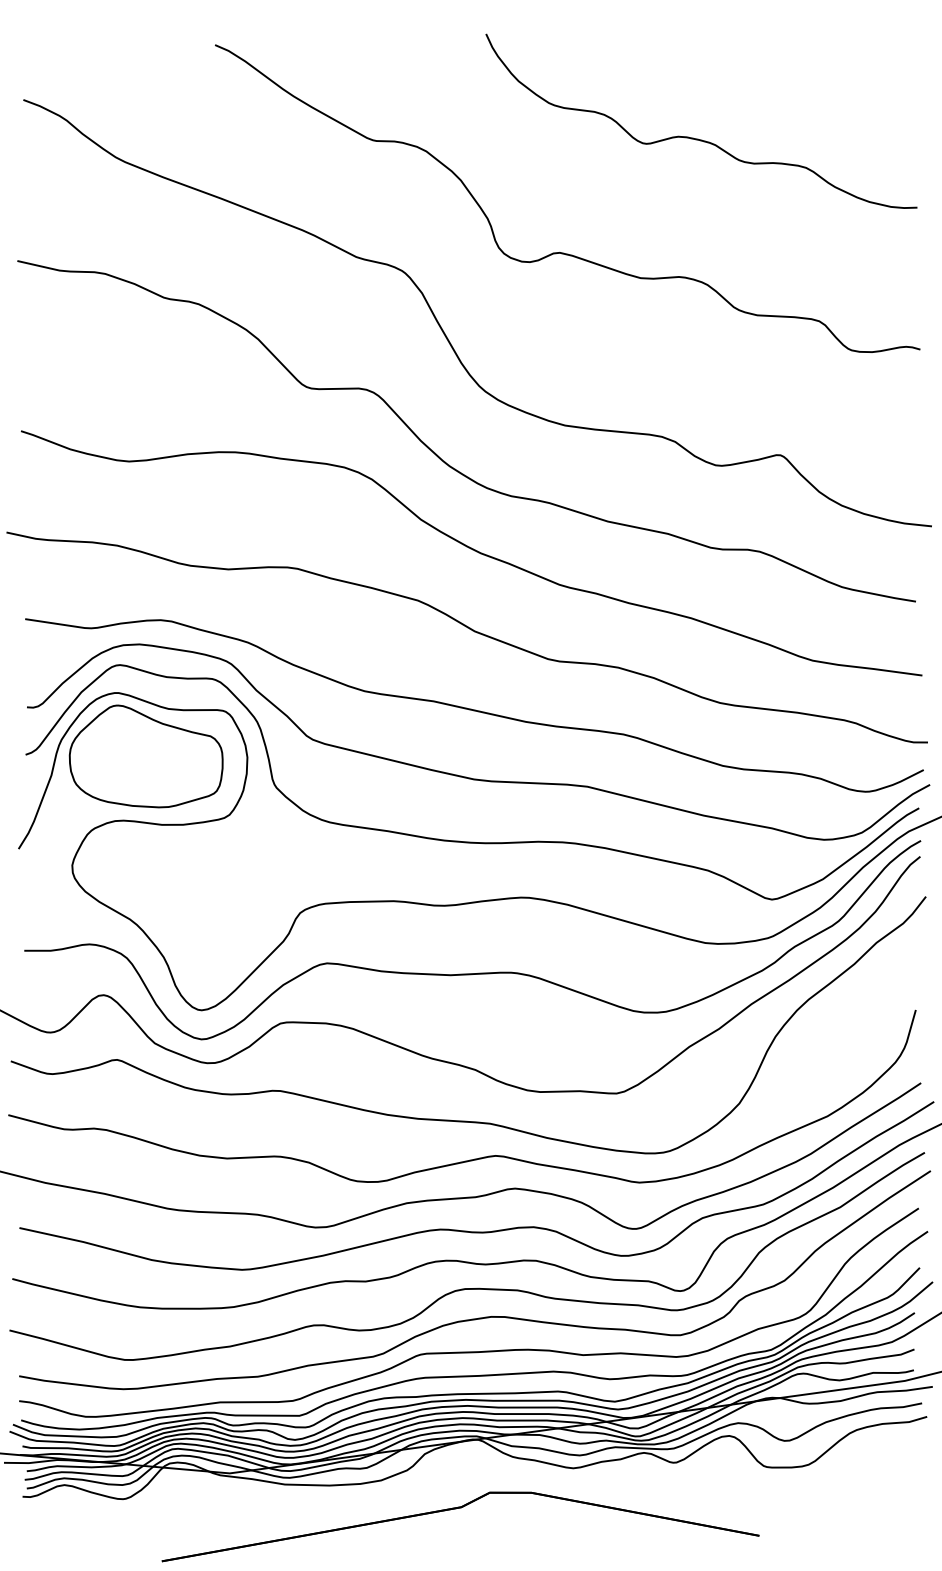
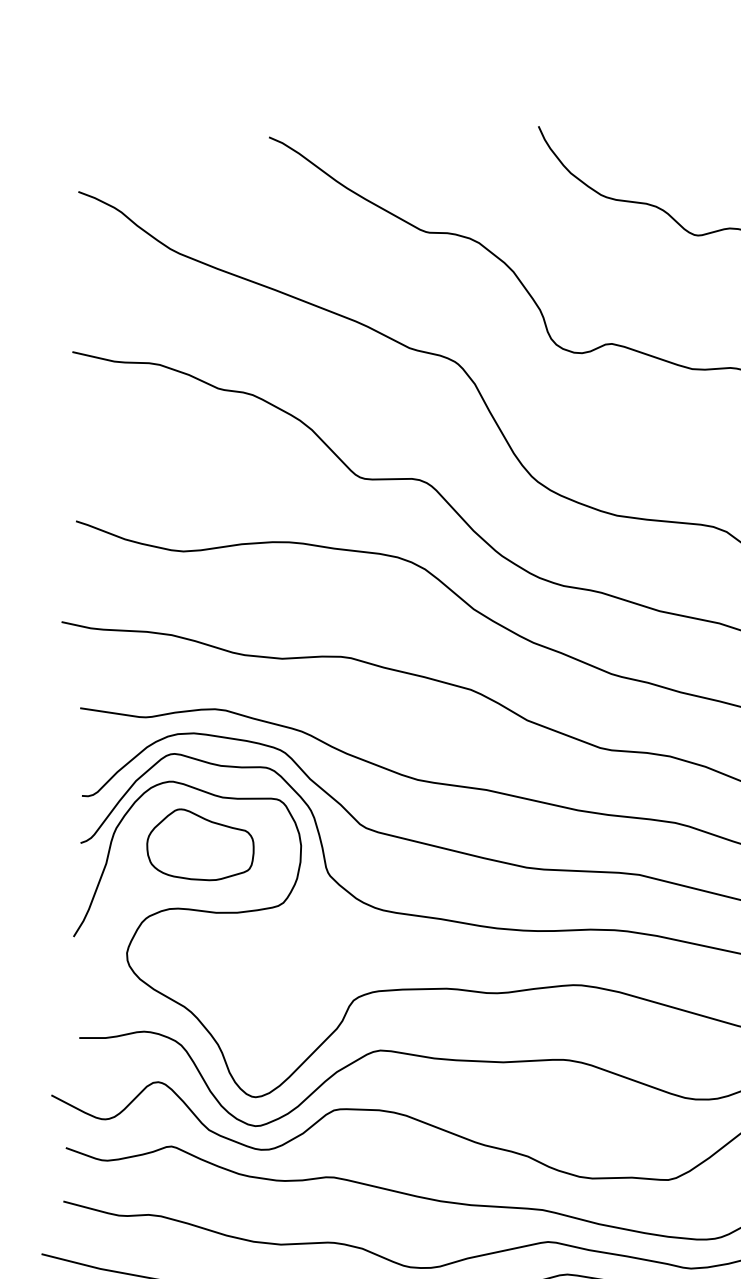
part: (145, 756) -> (199, 844), size x0.7

